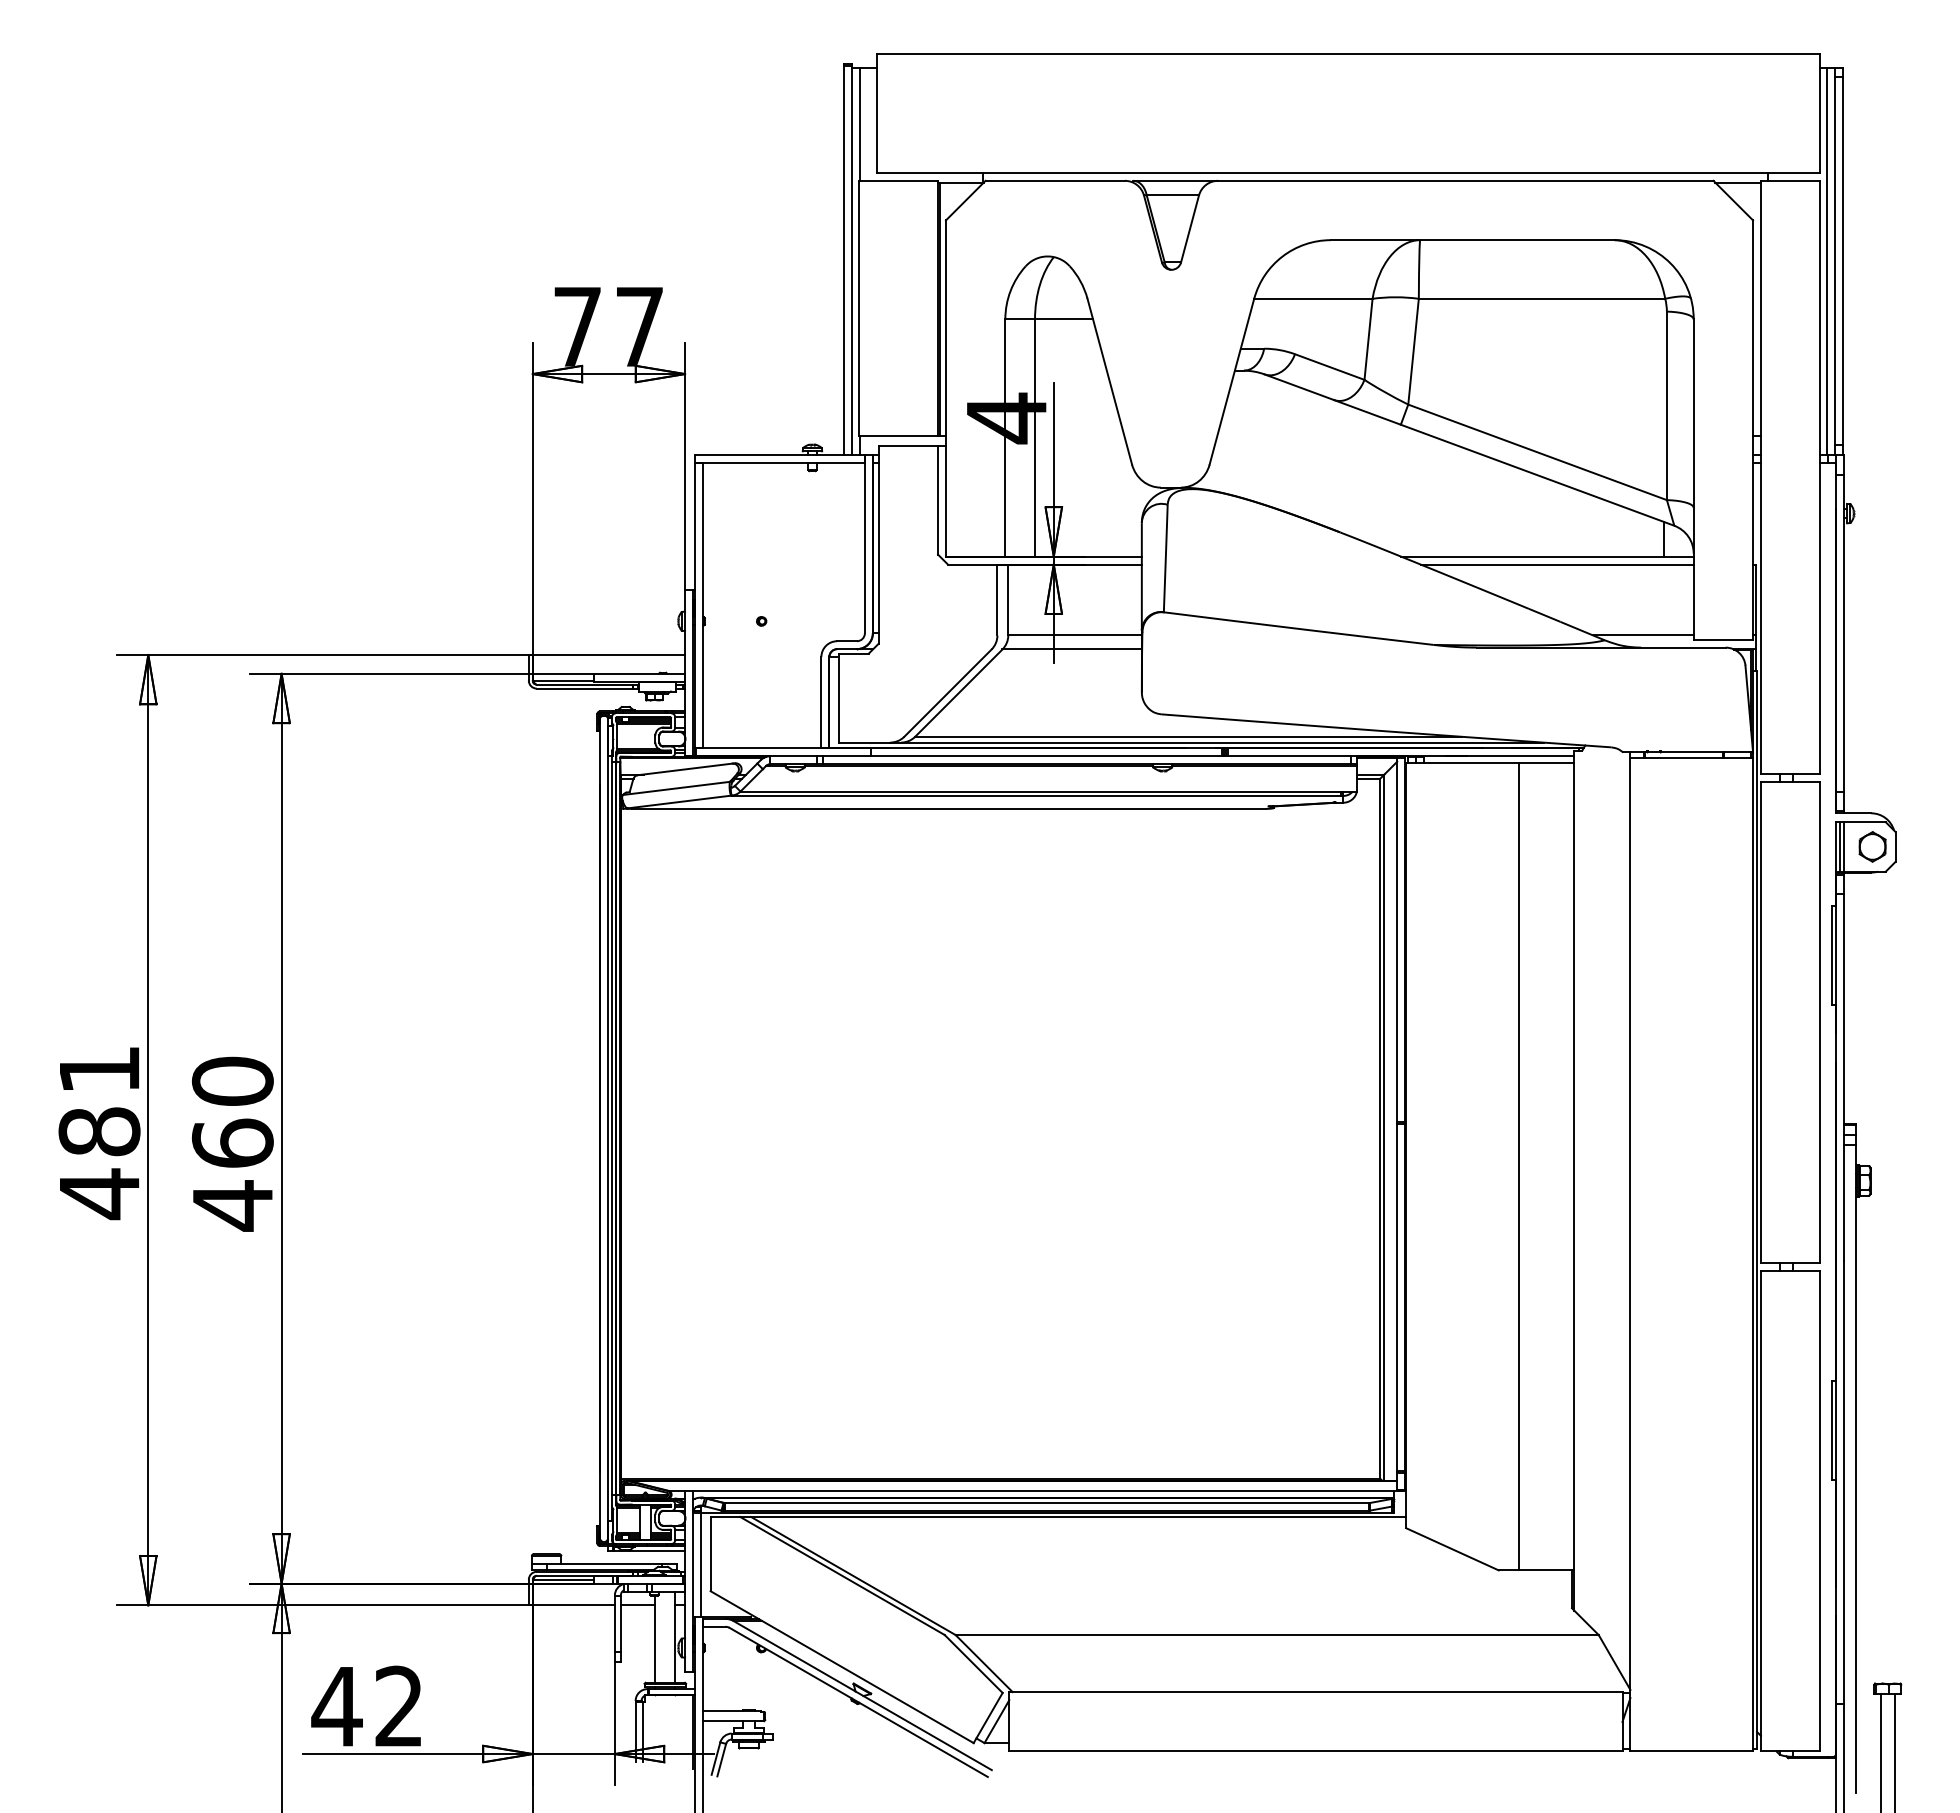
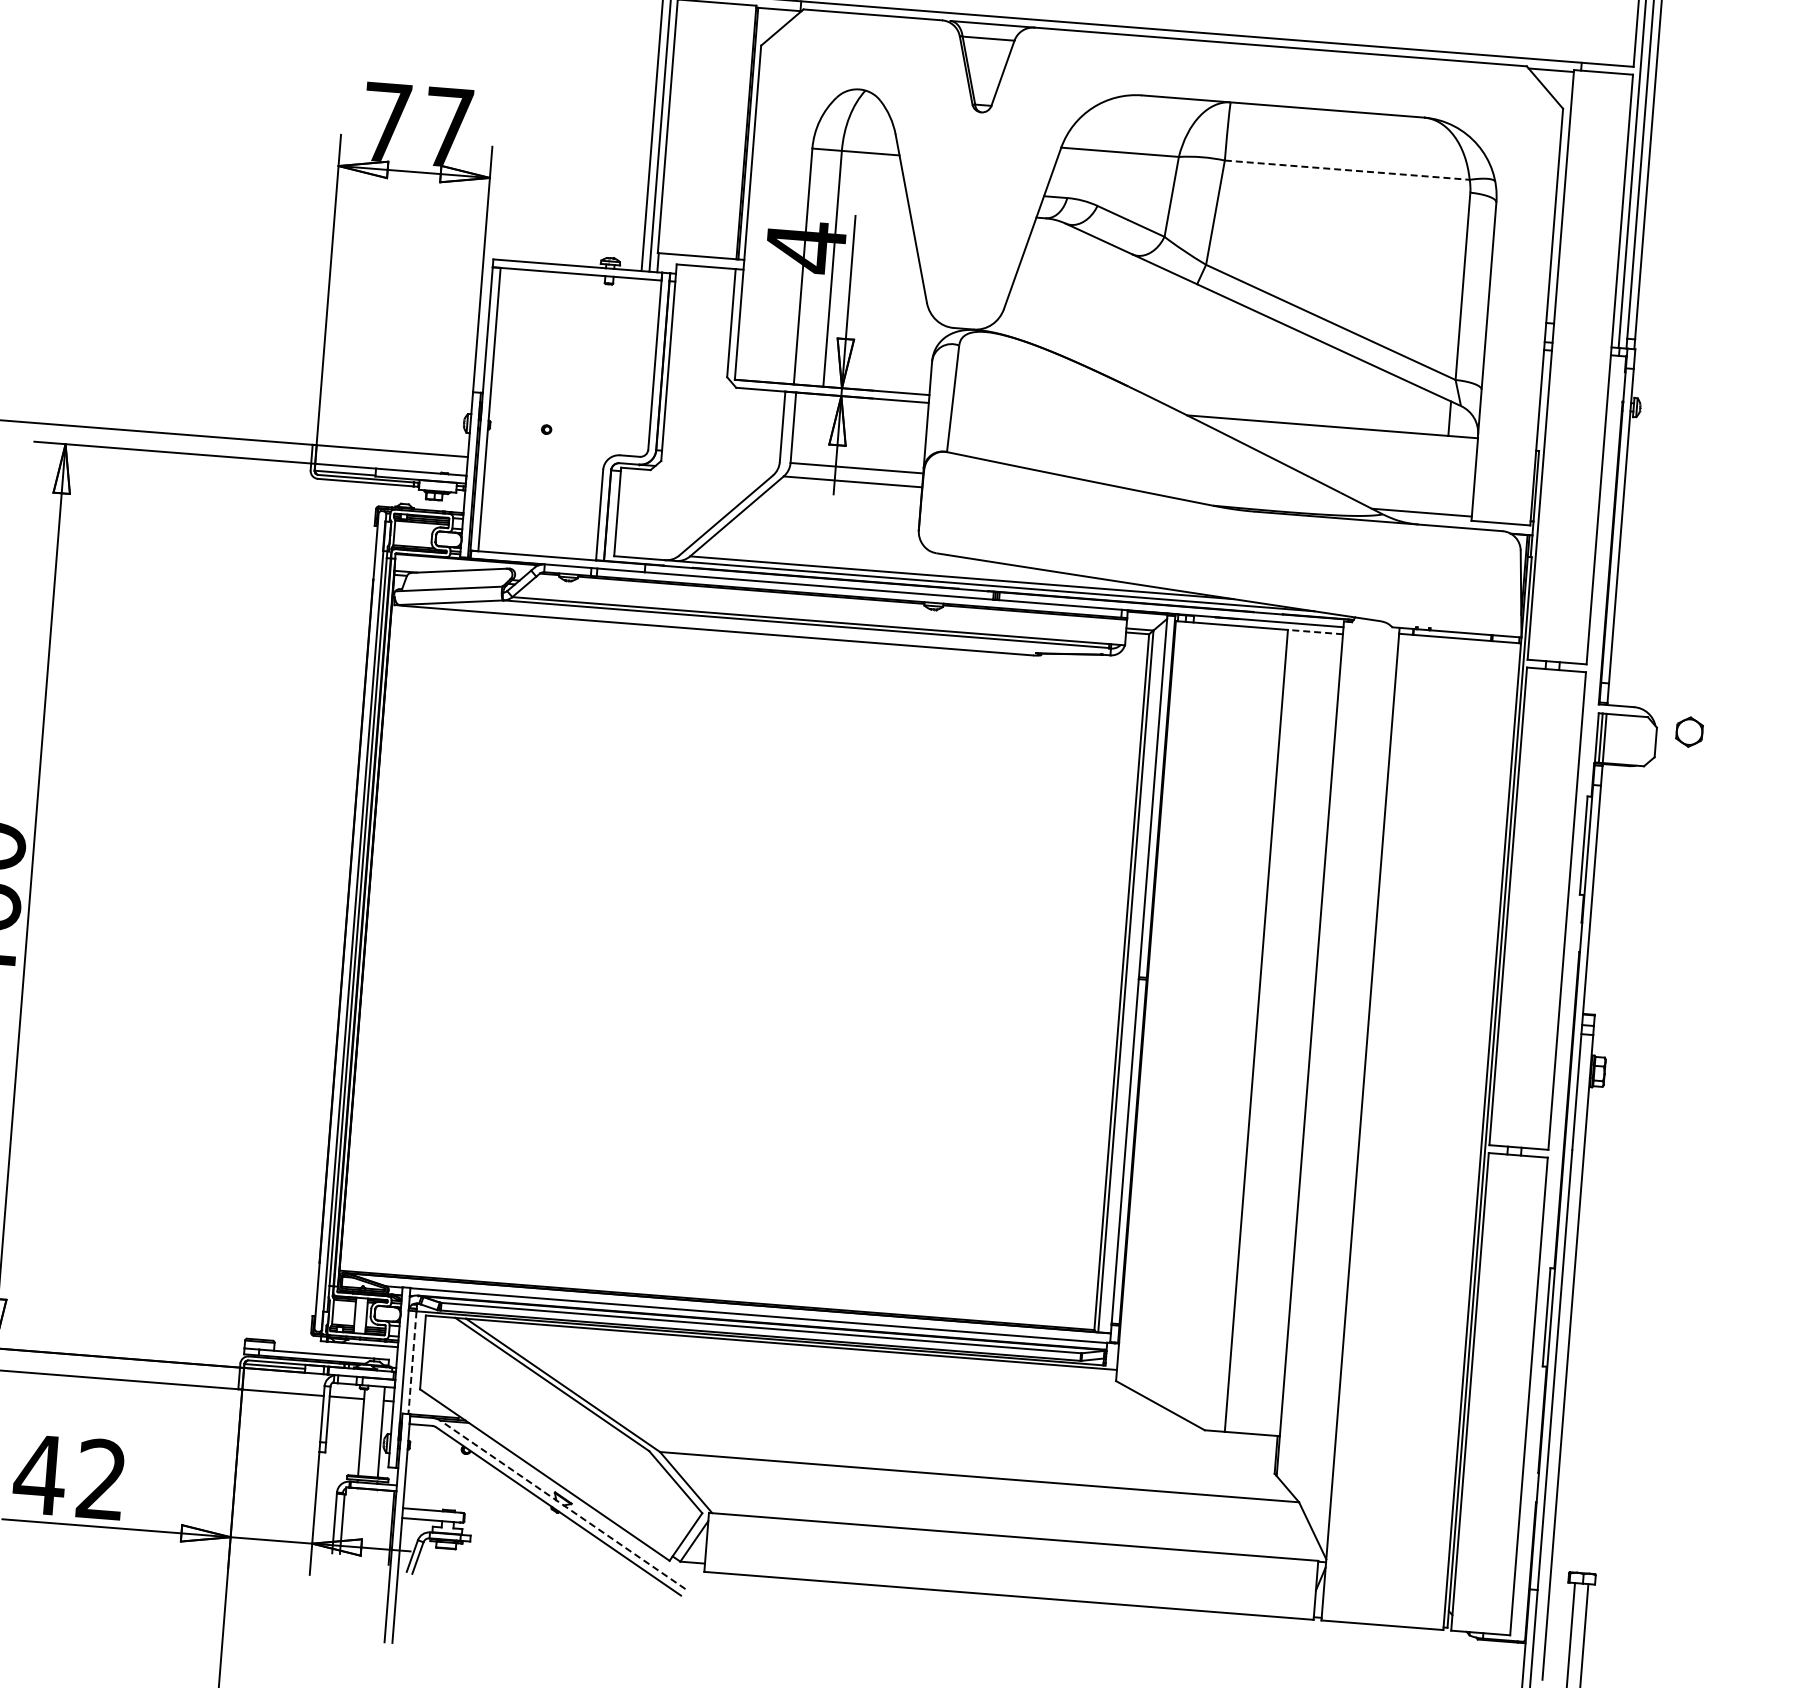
line: (1542, 298) -> (1347, 169), solid -> dashed
line: (1556, 564) -> (1340, 435), removed
line: (1546, 763) -> (1315, 632), solid -> dashed
part: (1872, 846) -> (1689, 731), moved
line: (700, 1565) -> (412, 1362), solid -> dashed
line: (862, 1695) -> (562, 1504), solid -> dashed

